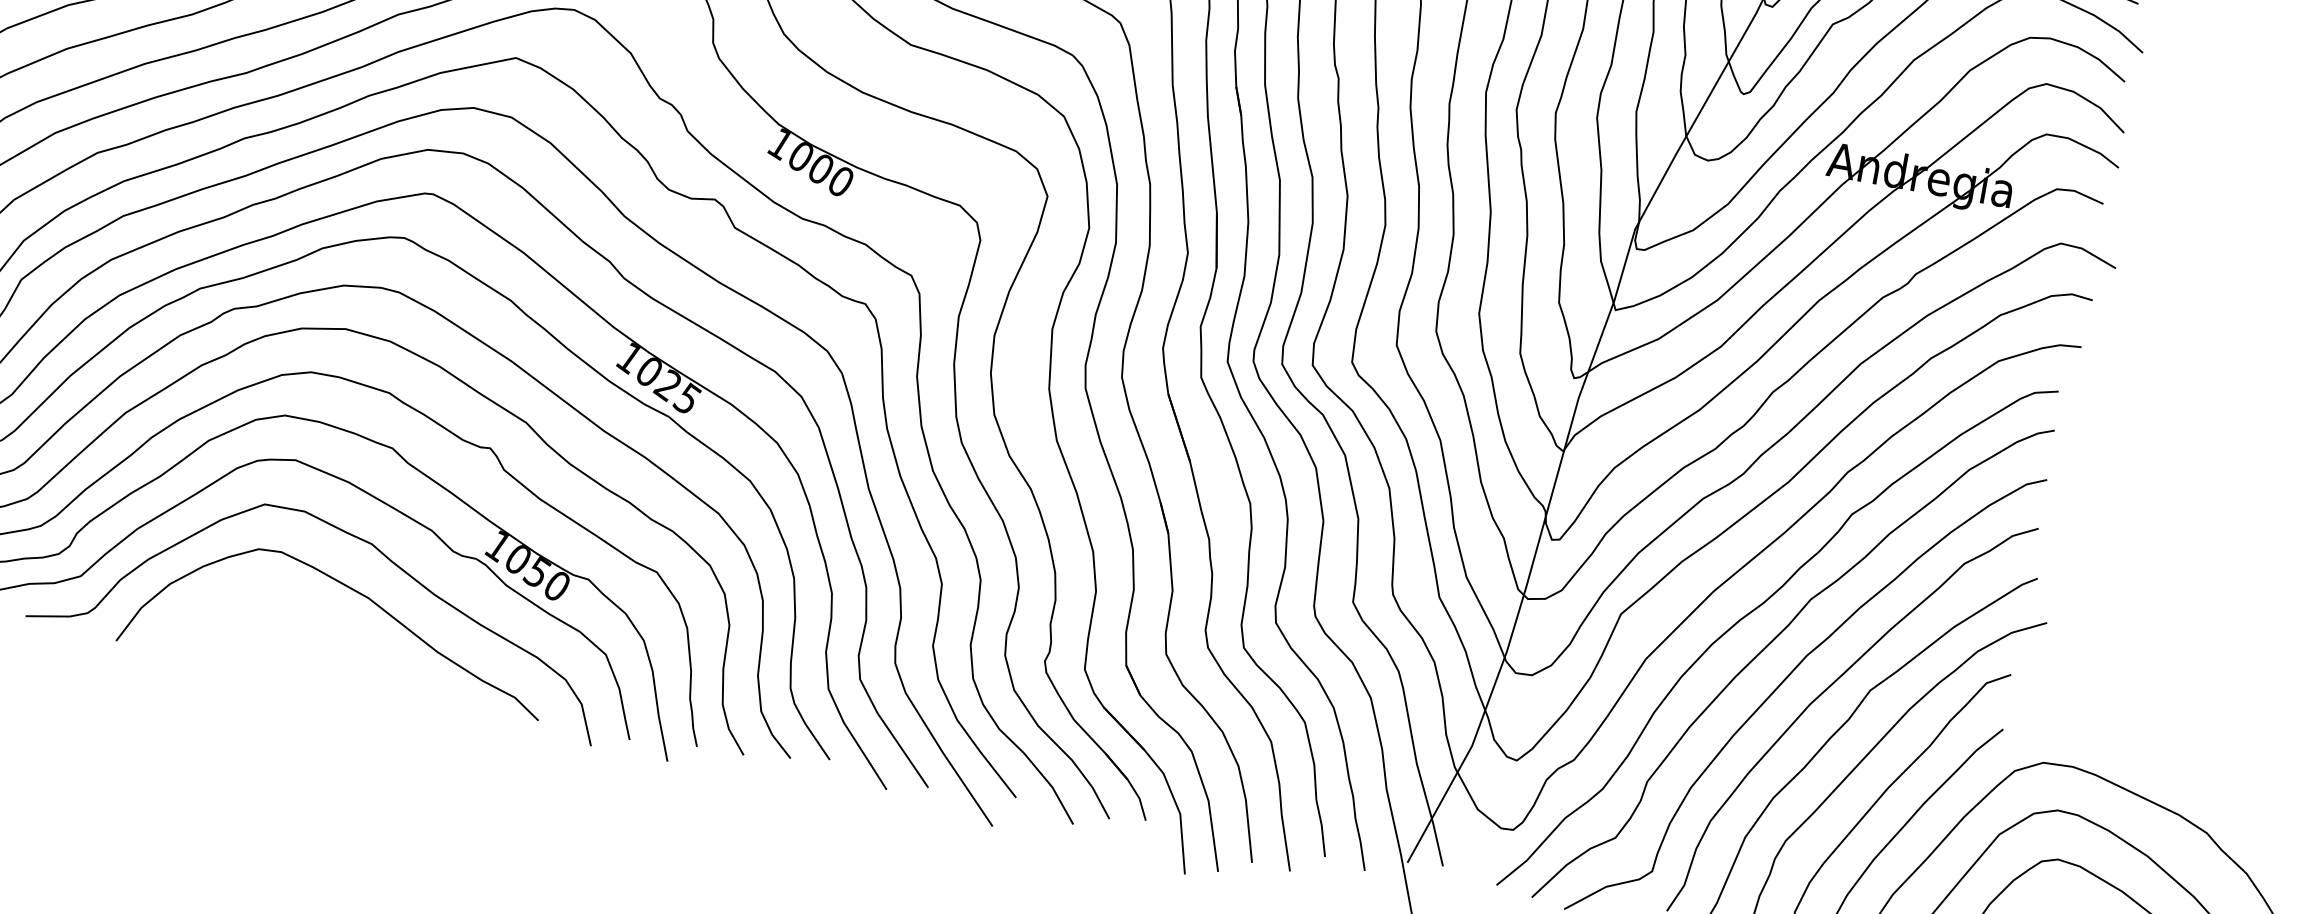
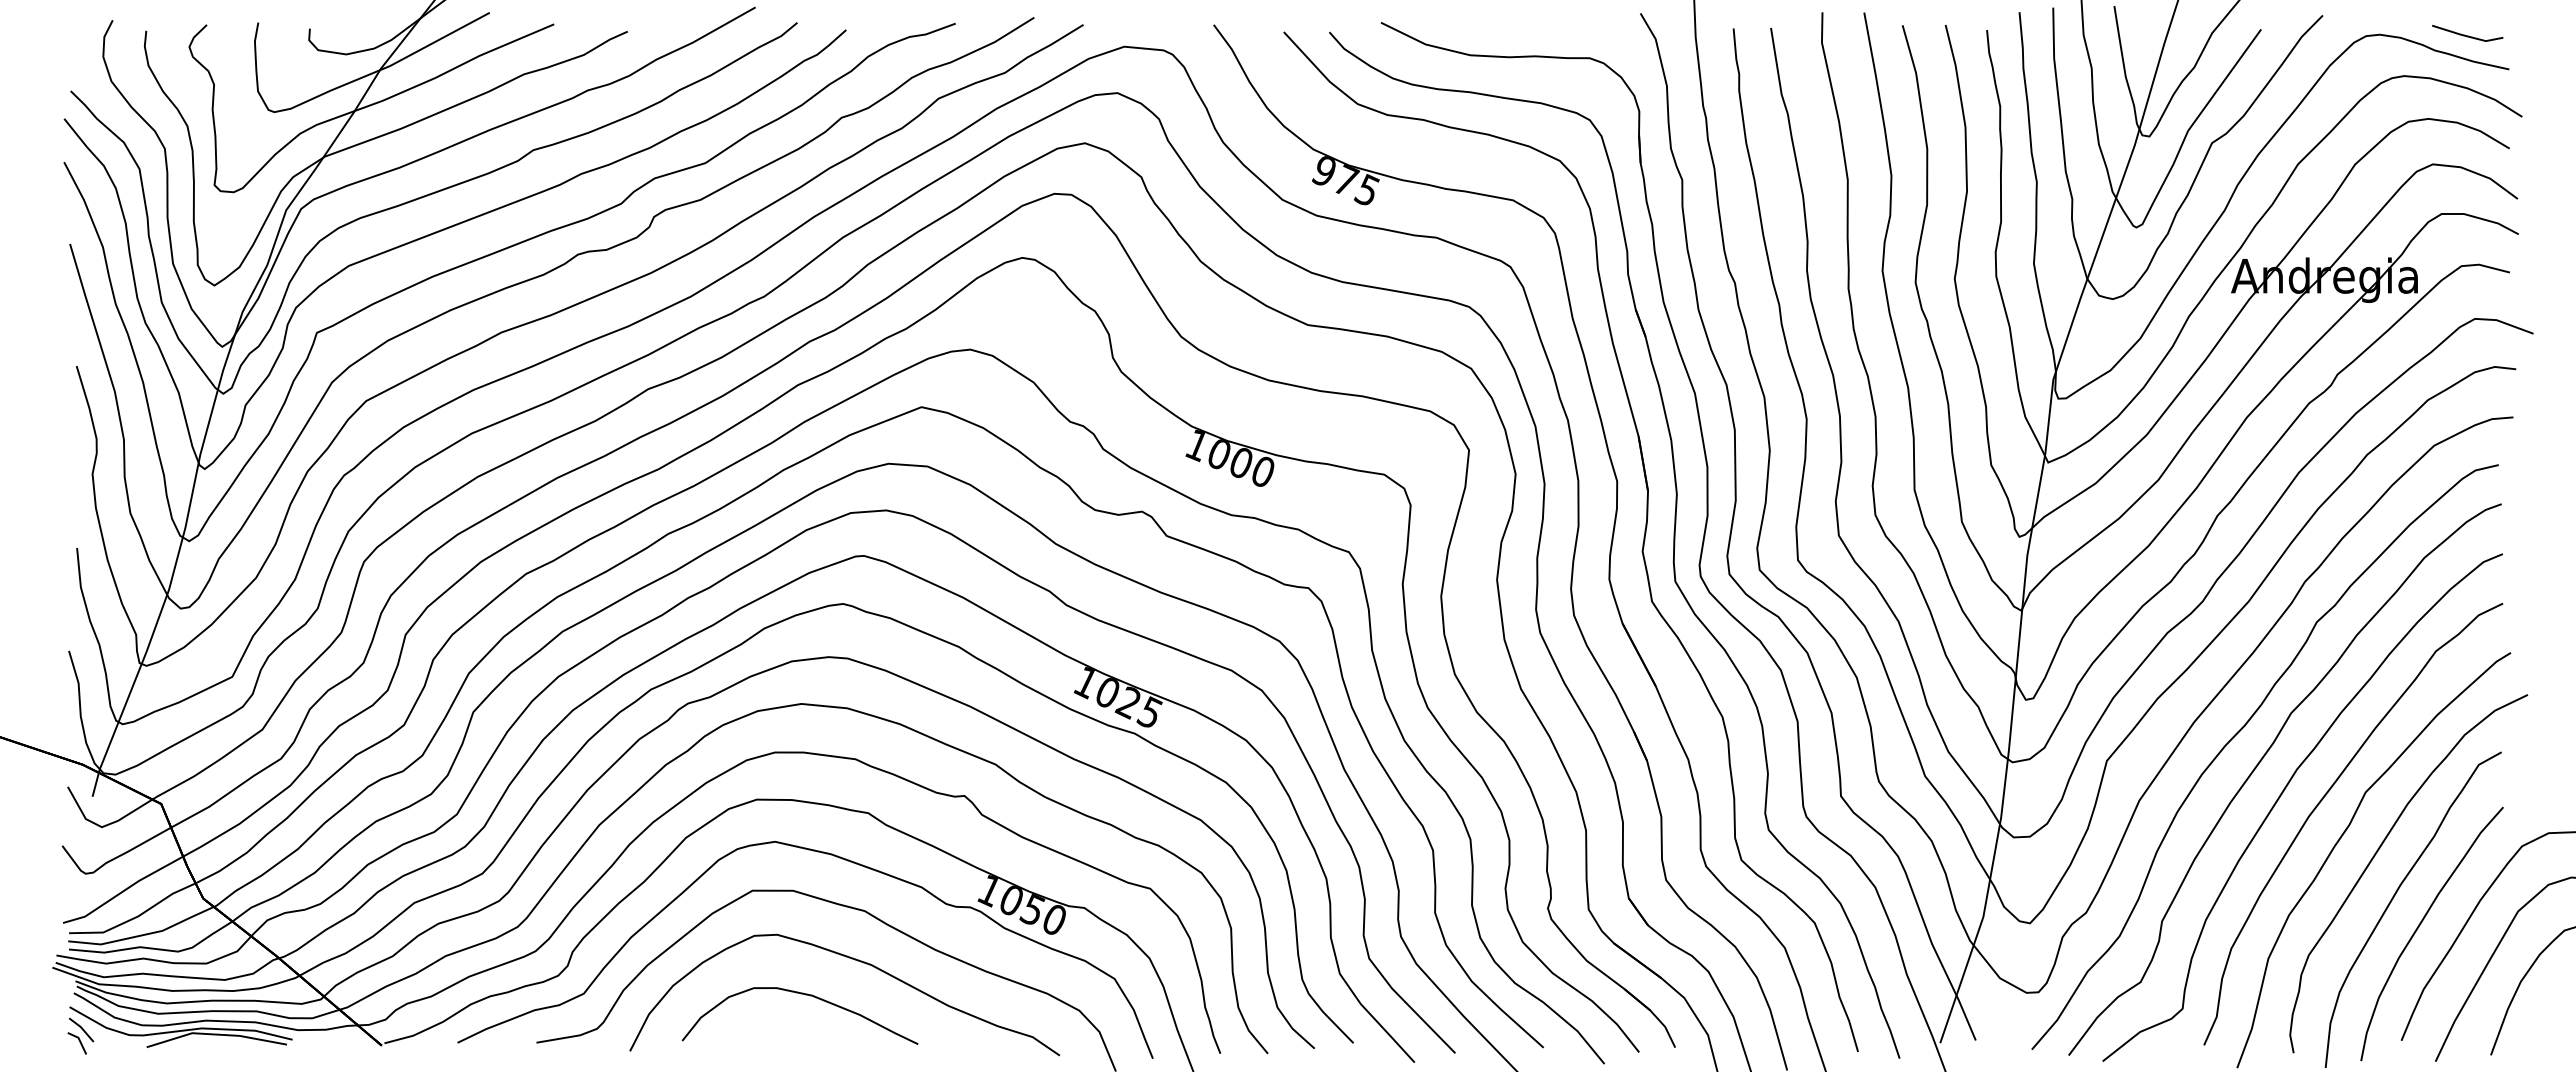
part: (298, 616) -> (805, 995), added

